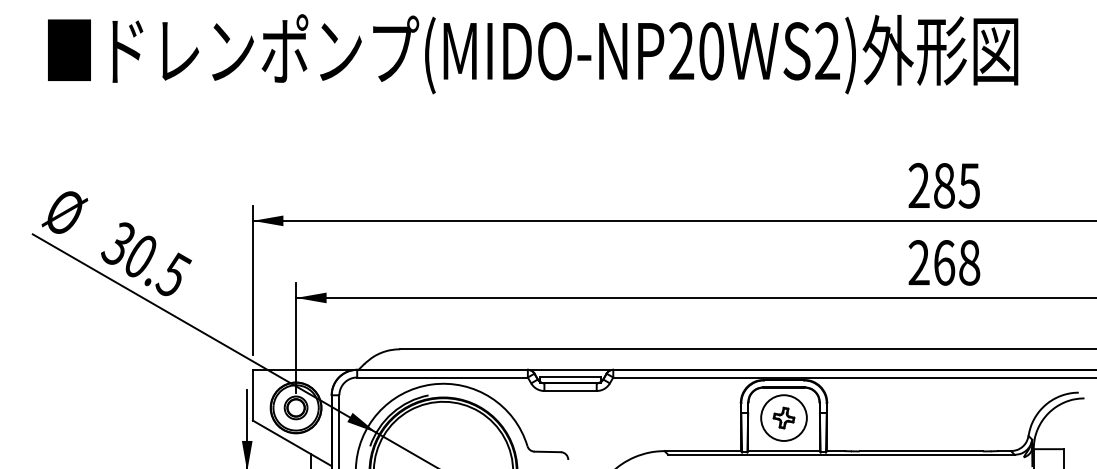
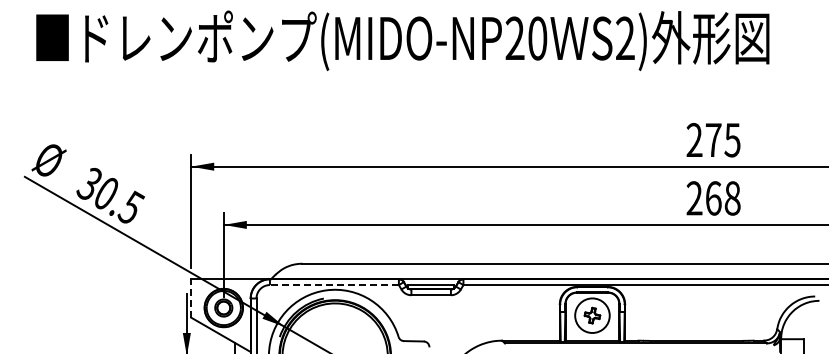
text: (944, 186) -> (713, 140), 285 -> 275
line: (441, 378) -> (333, 285), solid -> dashed
line: (253, 393) -> (191, 297), solid -> dashed

